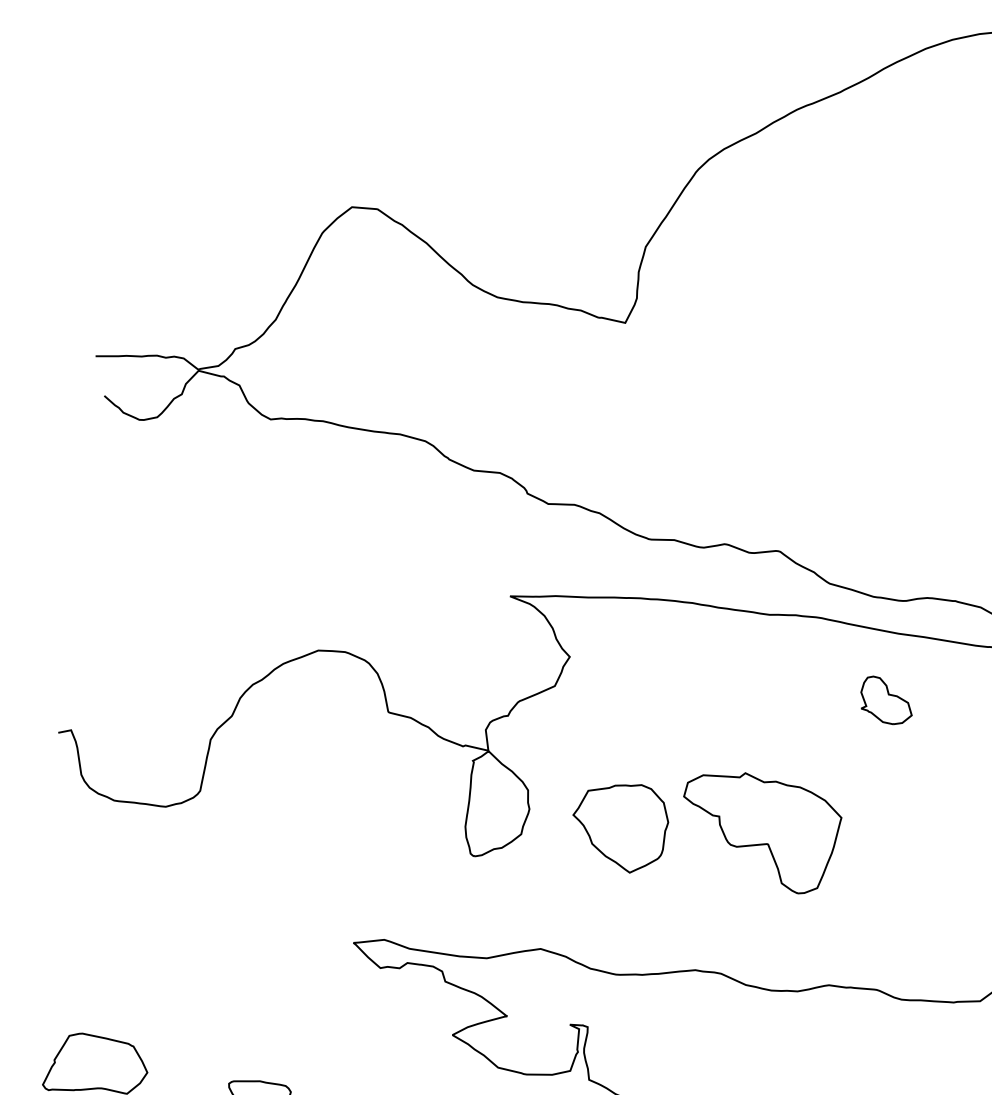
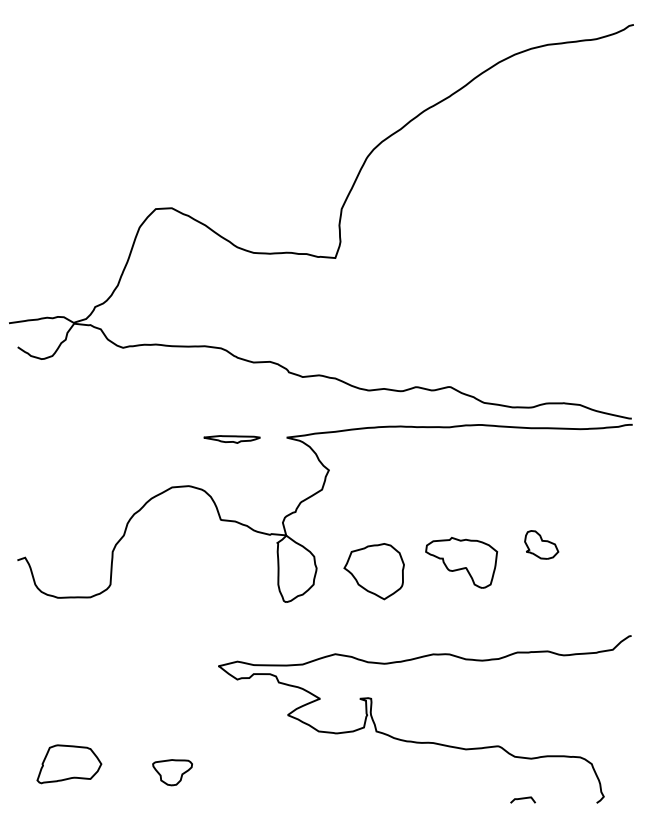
part: (422, 587) -> (231, 439), added
part: (886, 700) -> (541, 544), moved
part: (759, 830) -> (461, 562), size x0.71

